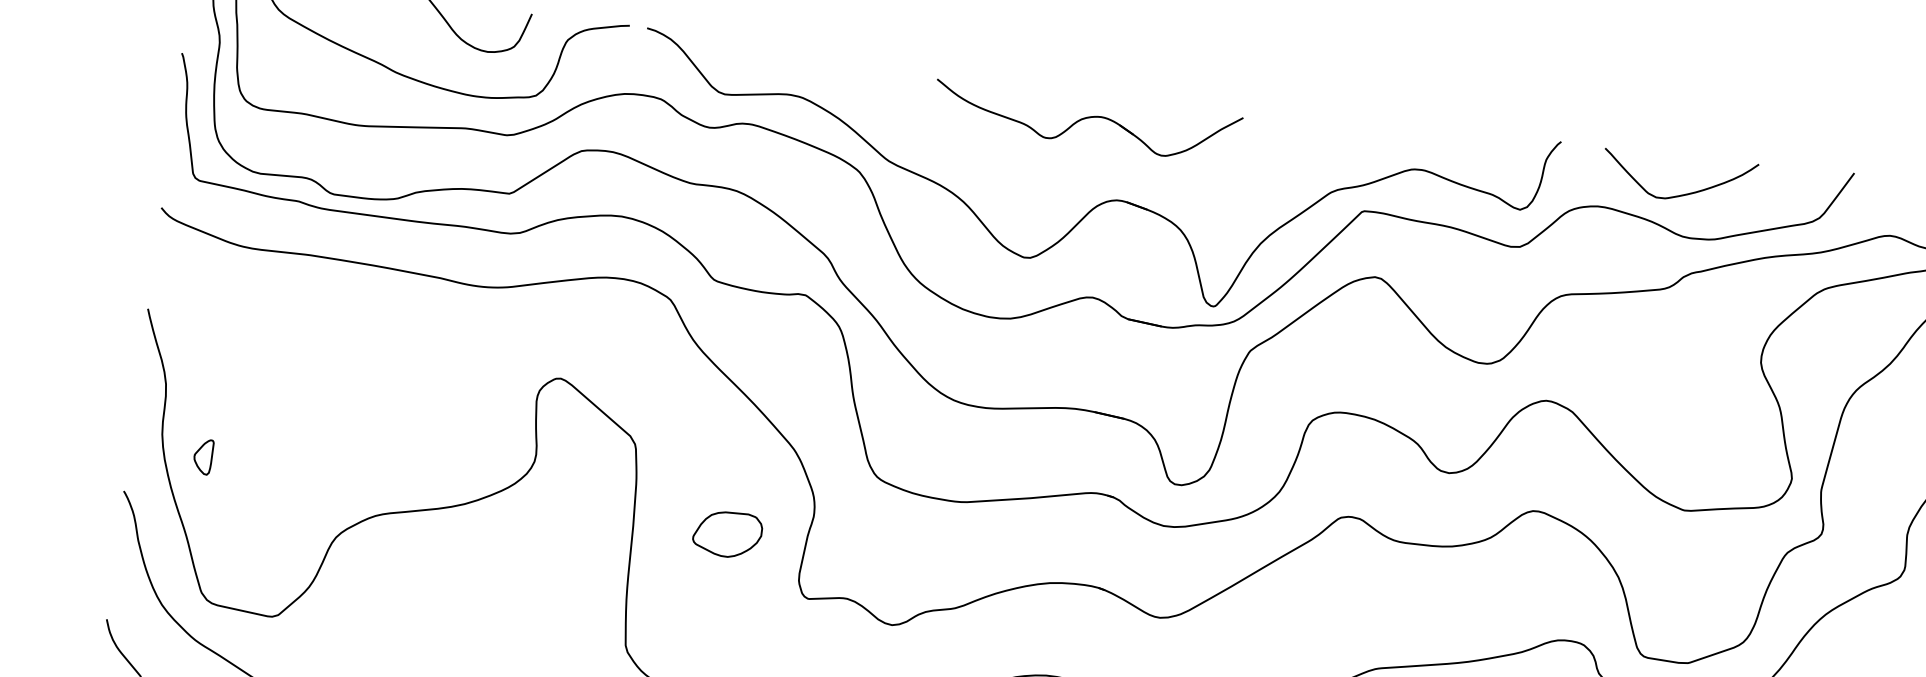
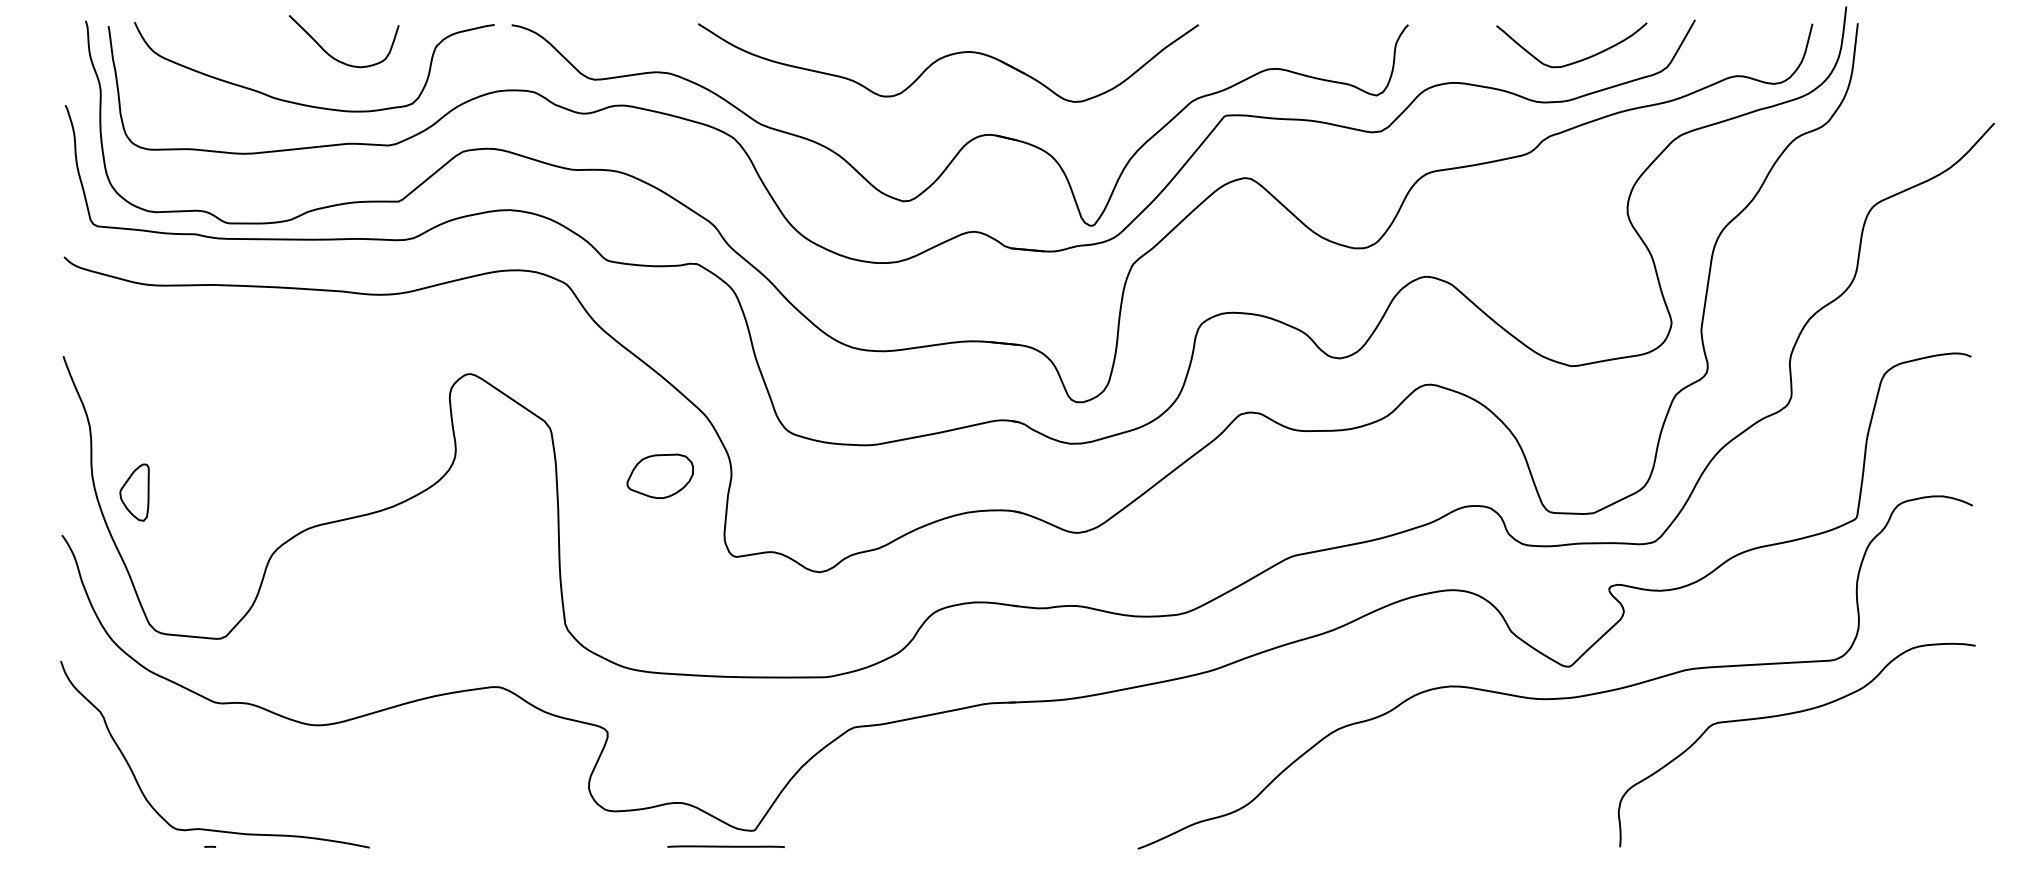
part: (1086, 121) -> (947, 62), size x1.67
curve: (1683, 193) -> (1577, 60), moved
part: (203, 456) -> (134, 492), size x1.67
part: (726, 533) -> (659, 475), moved

